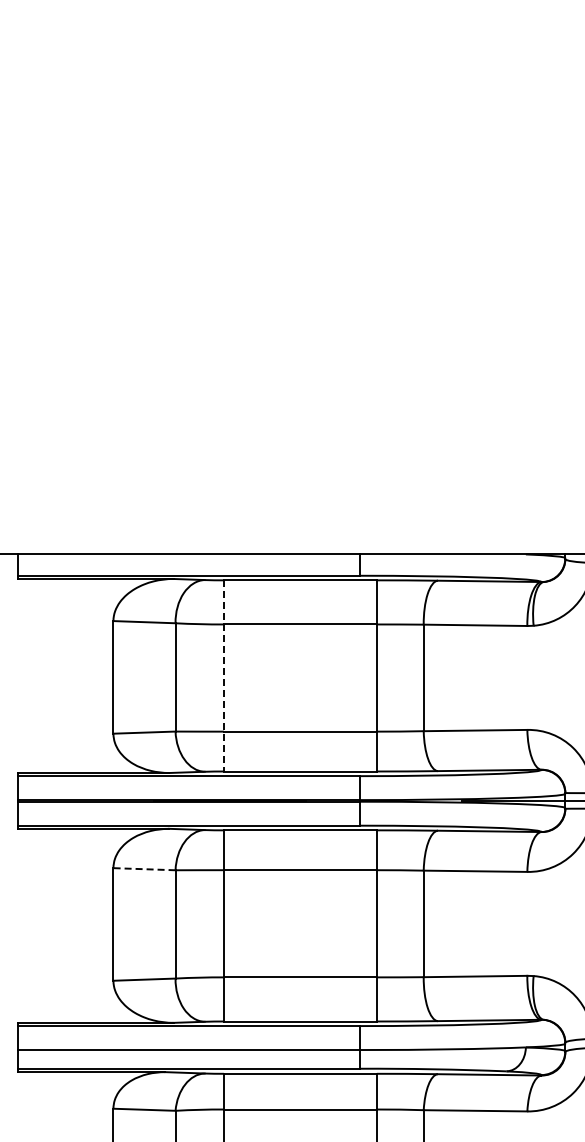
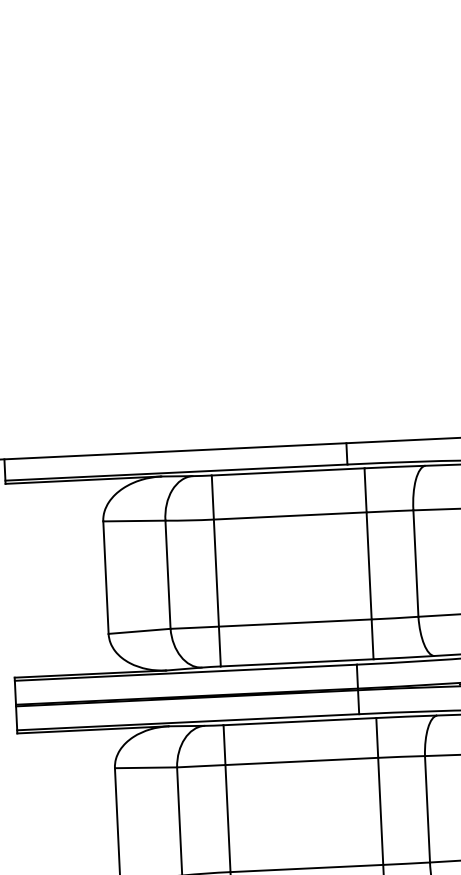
line: (223, 675) -> (215, 570), dashed -> solid
line: (144, 869) -> (146, 768), dashed -> solid

